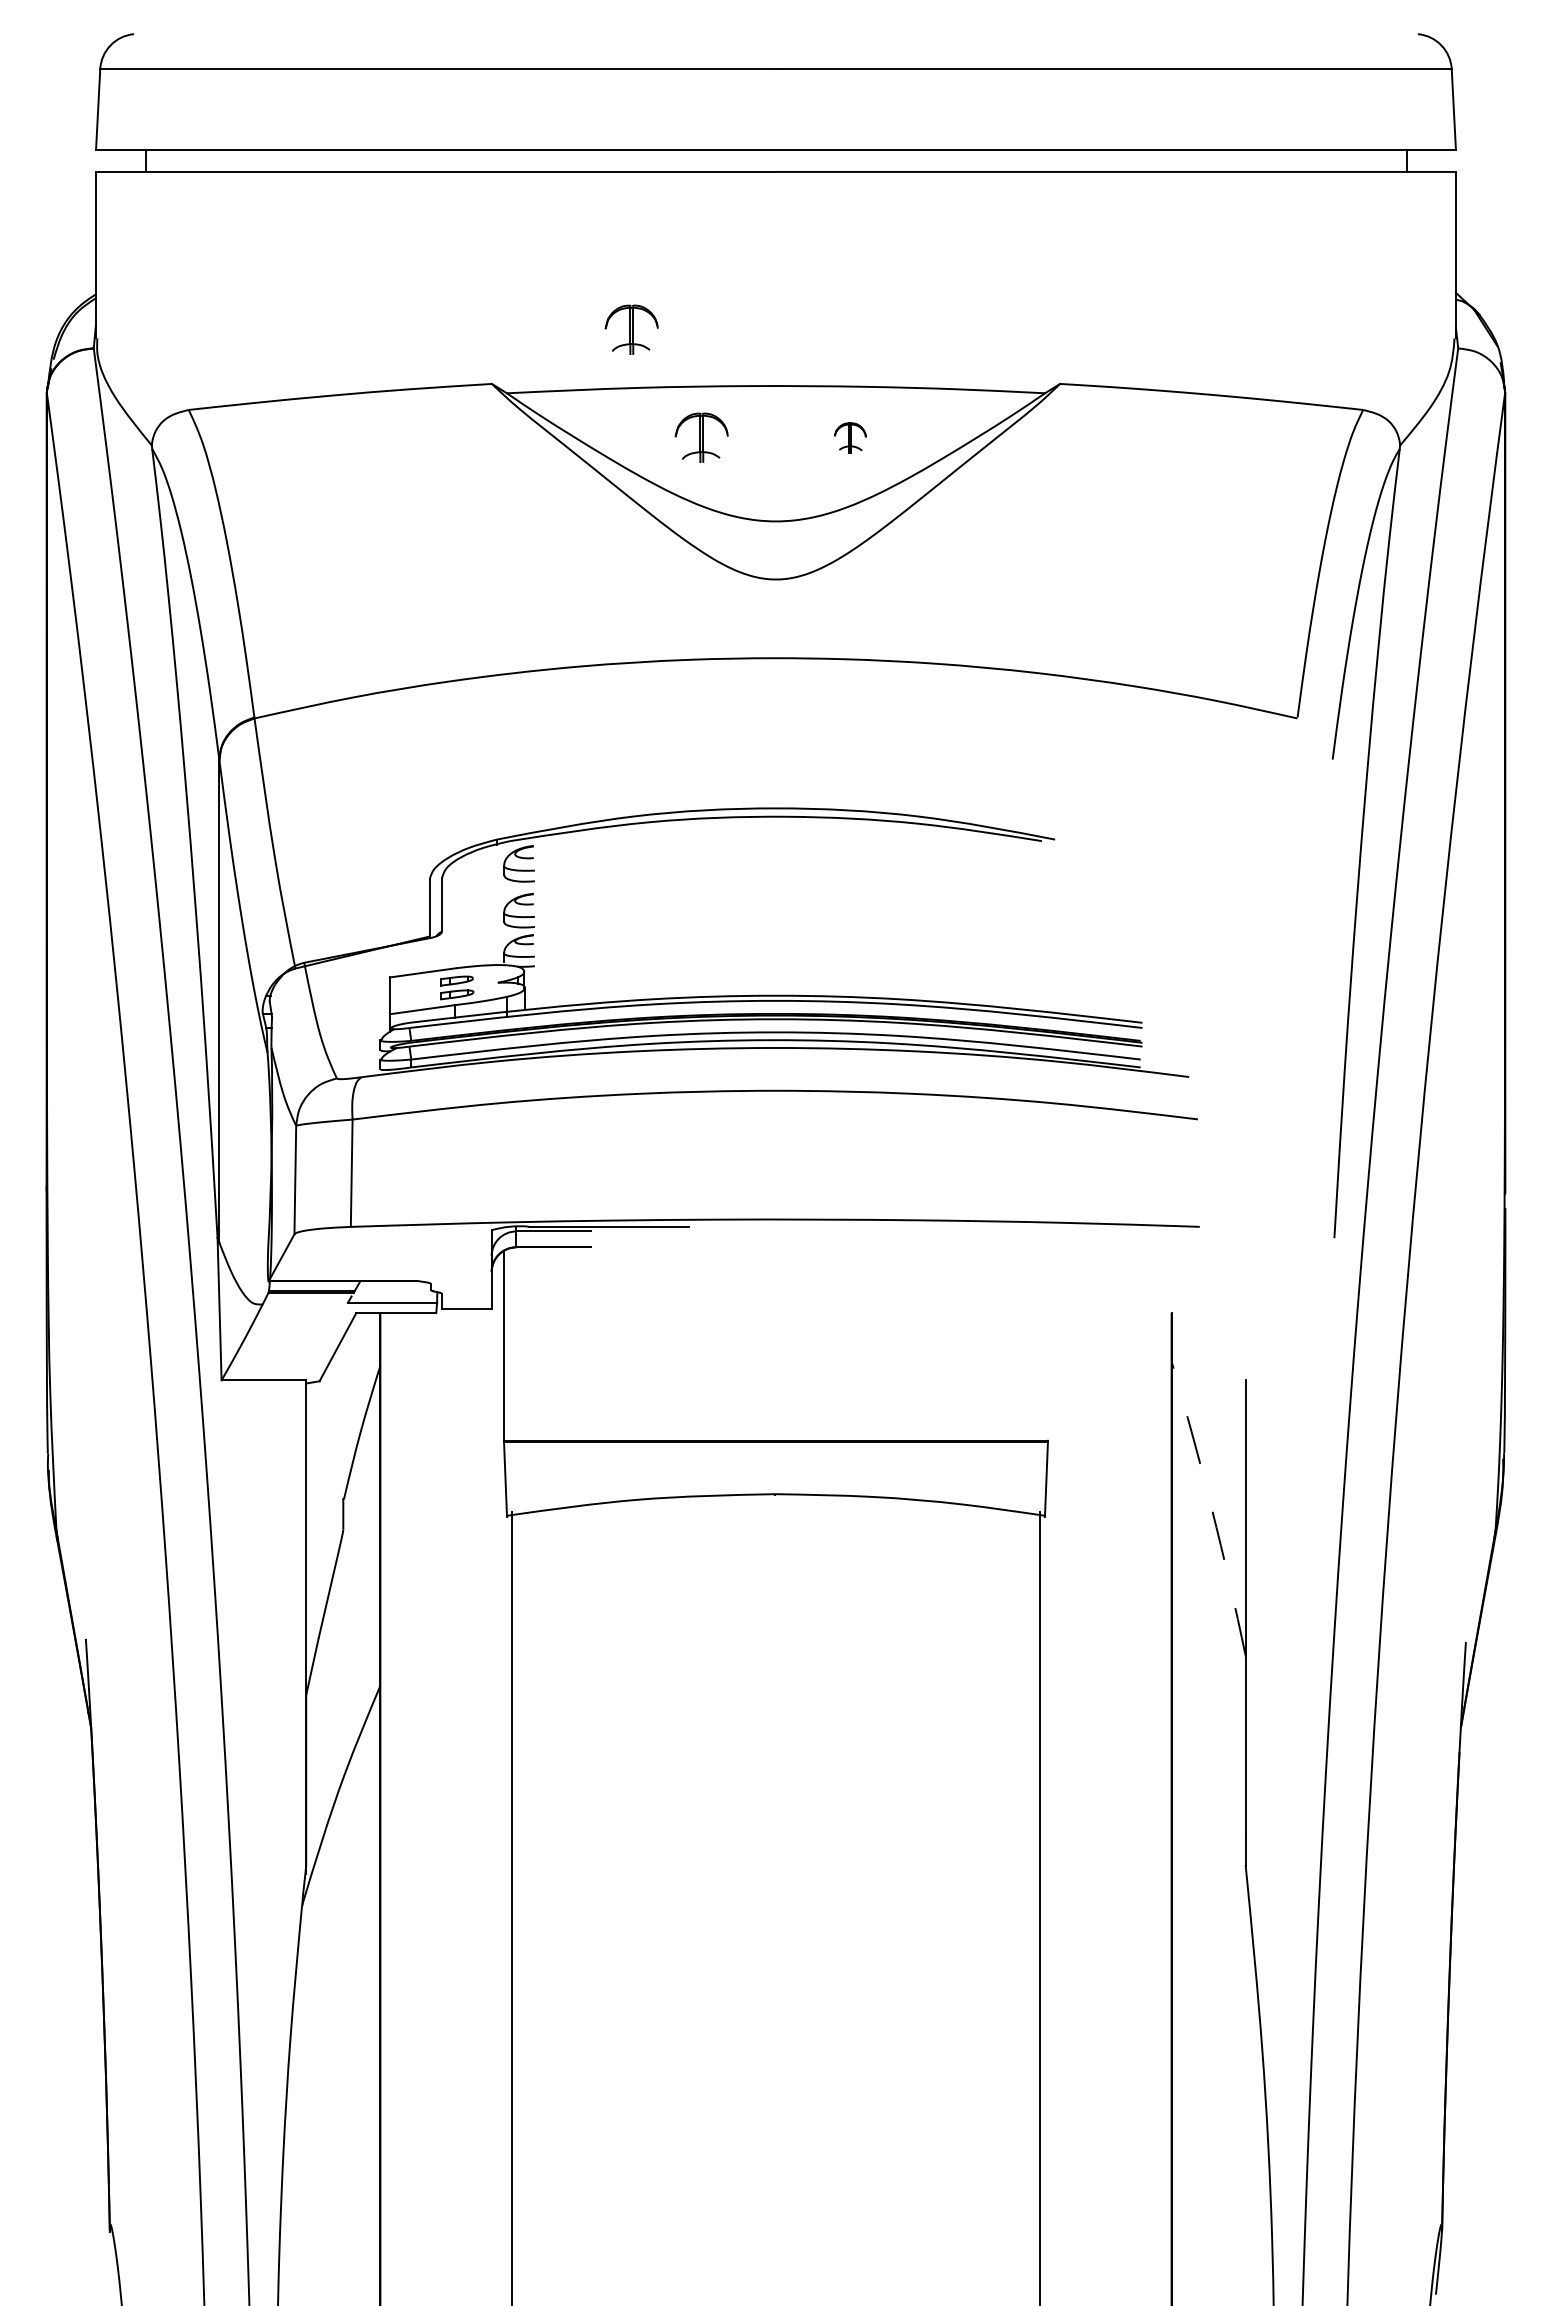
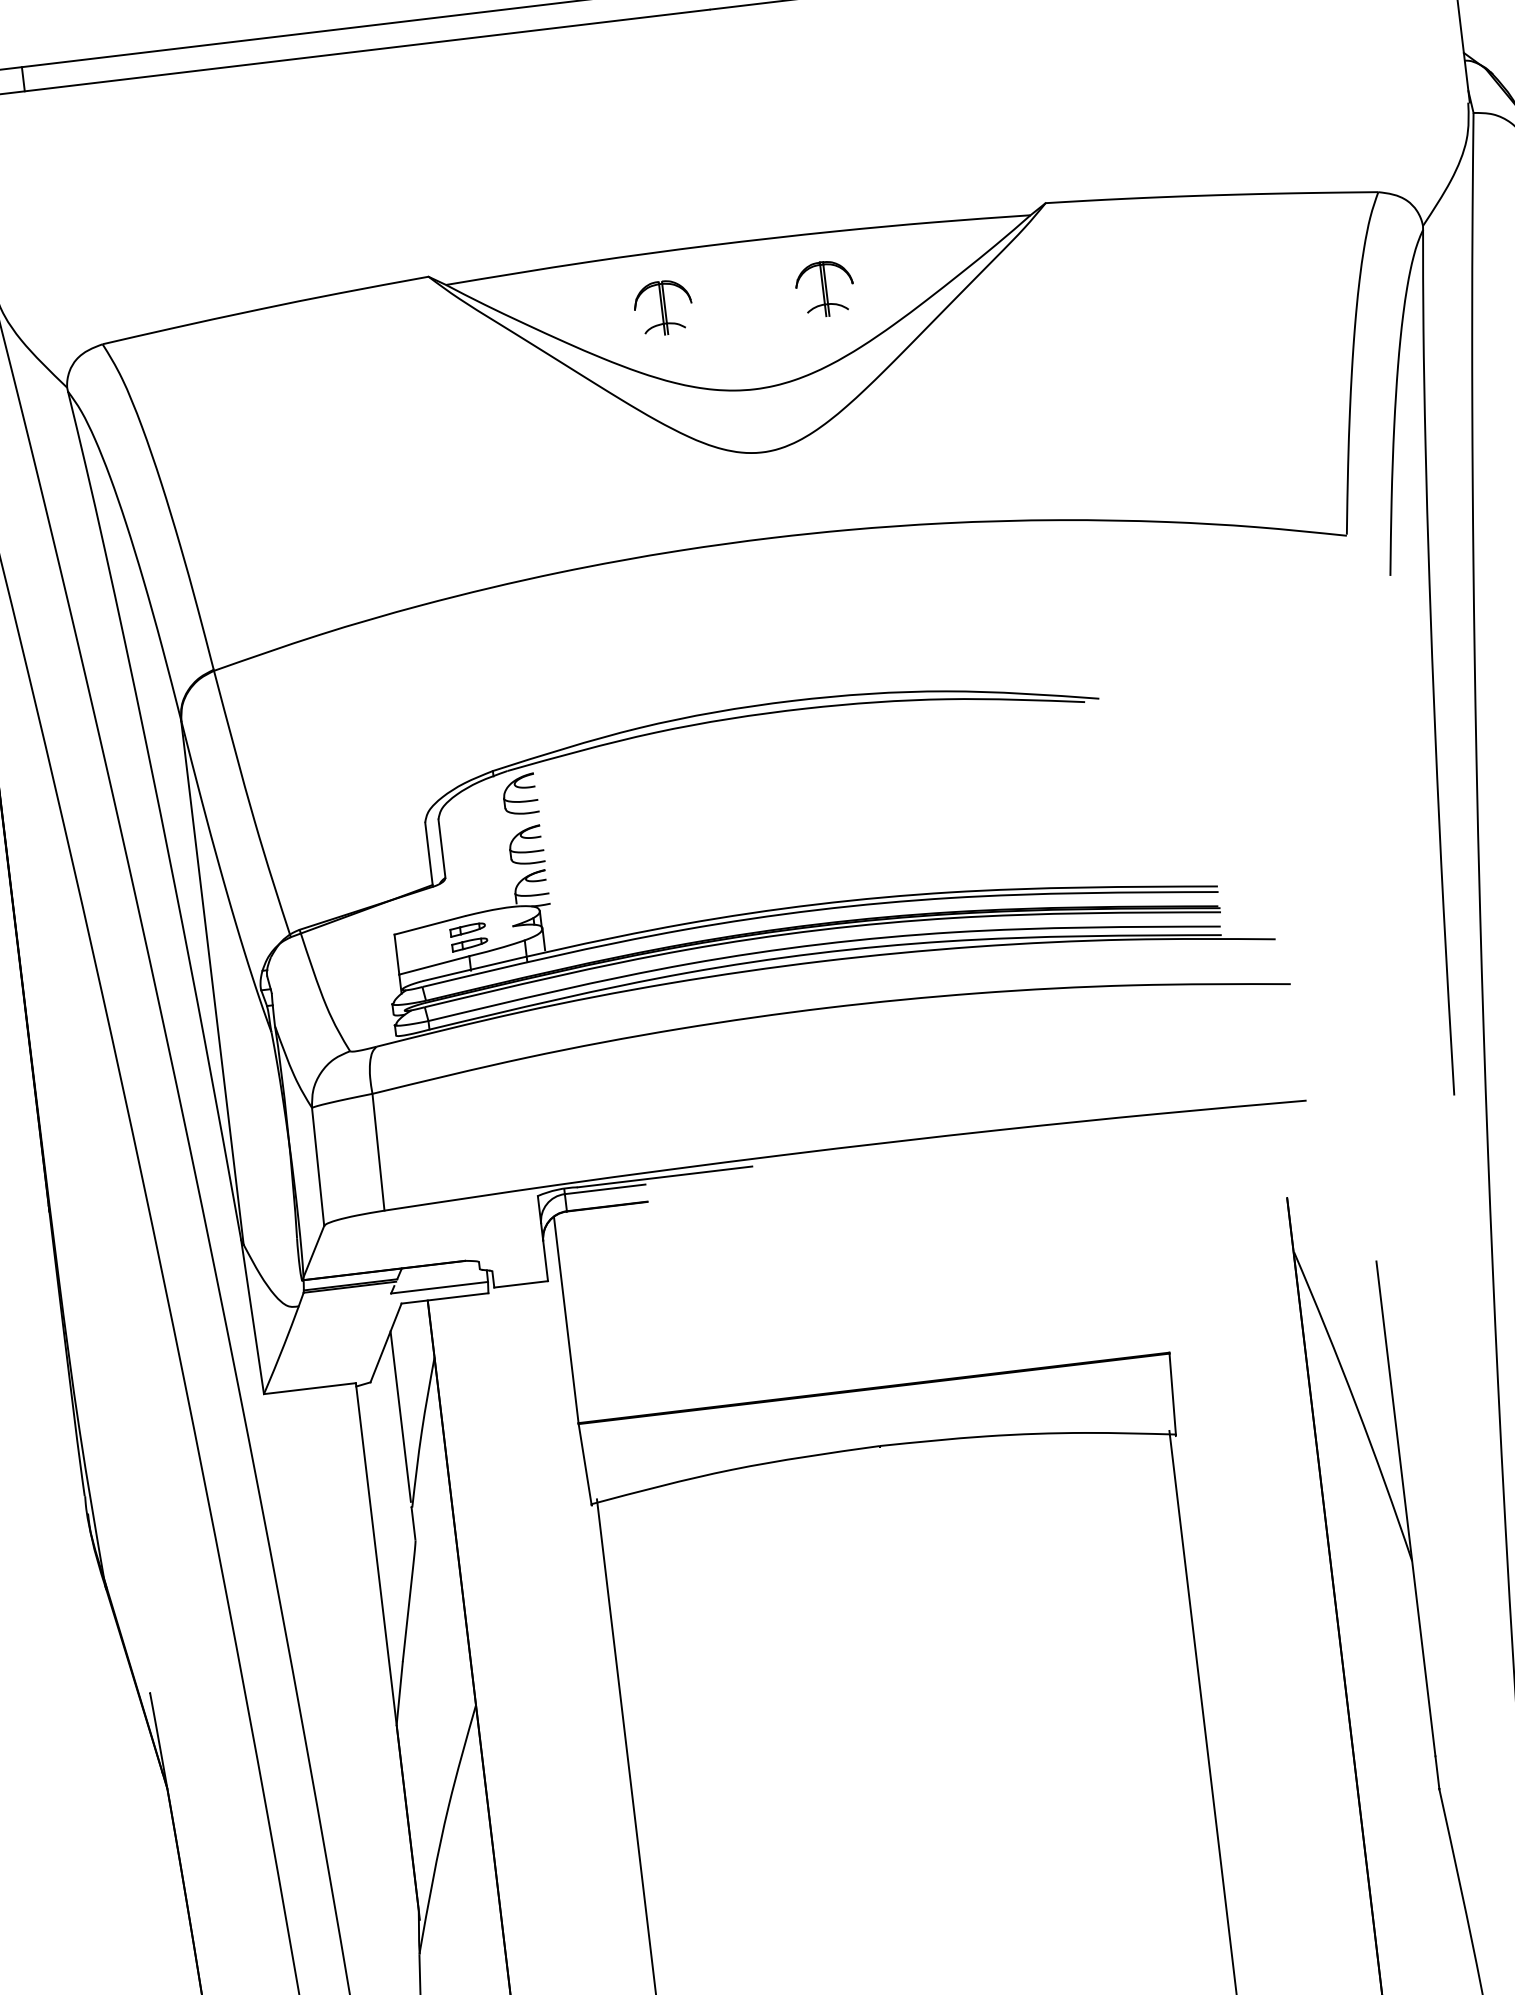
part: (631, 329) -> (573, 199), removed
part: (850, 437) -> (824, 288), size x1.67
line: (343, 1415) -> (400, 1416), added
arc: (1211, 1509) -> (1355, 1406), dashed -> solid

